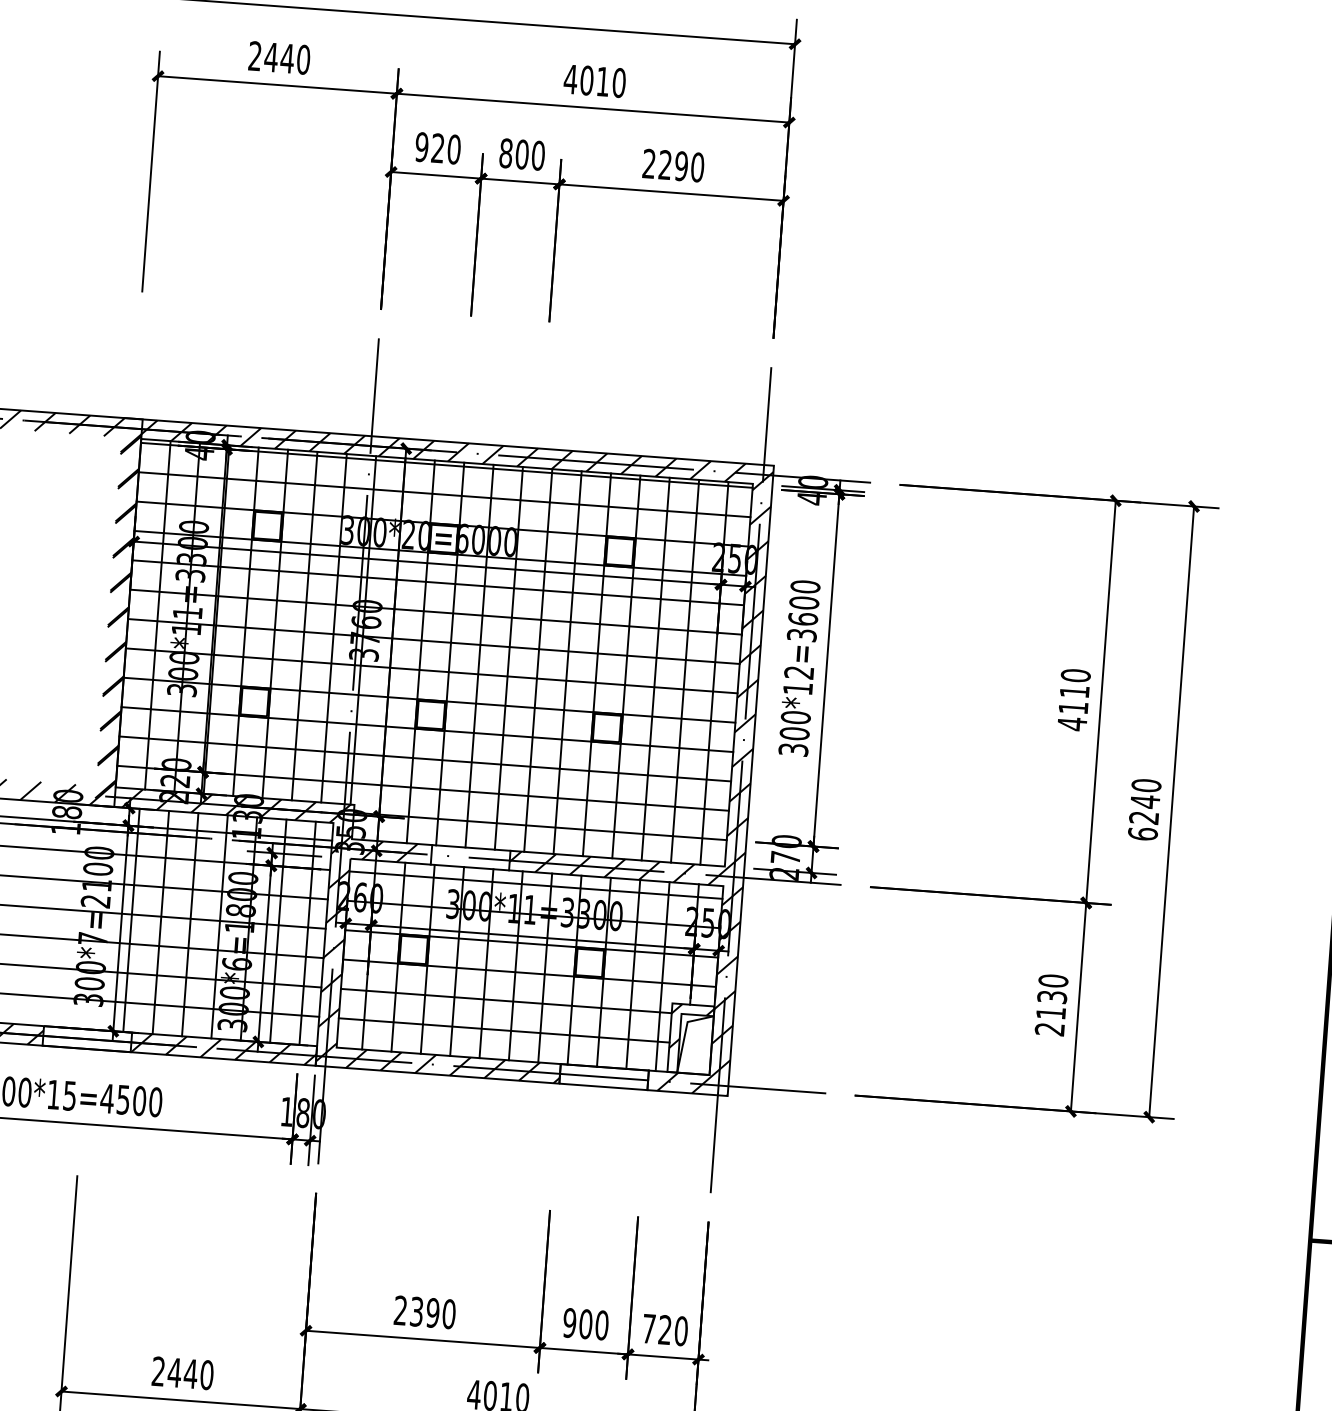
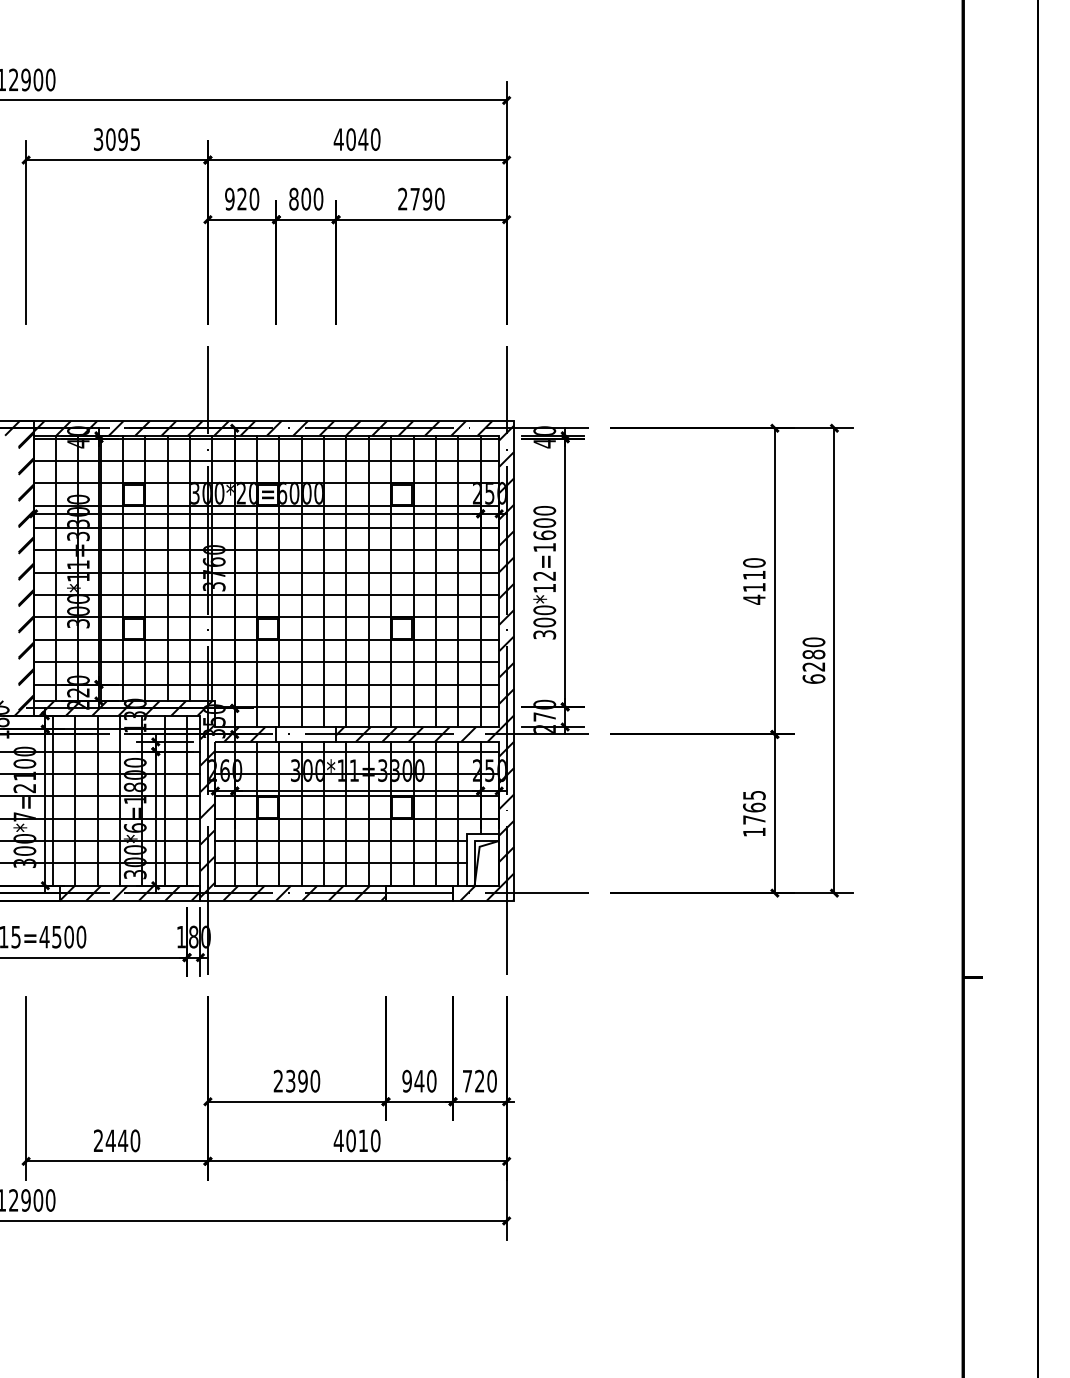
text: (280, 57) -> (117, 139), 2440 -> 3095
text: (603, 81) -> (363, 139), 4010 -> 4040
text: (664, 164) -> (414, 198), 2290 -> 2790
text: (801, 635) -> (544, 547), 300*12=3600 -> 300*12=1600
text: (1144, 801) -> (813, 654), 6240 -> 6280
text: (1051, 1004) -> (754, 813), 2130 -> 1765
hatch: (692, 1027) -> (483, 850), removed
text: (586, 1323) -> (419, 1080), 900 -> 940

